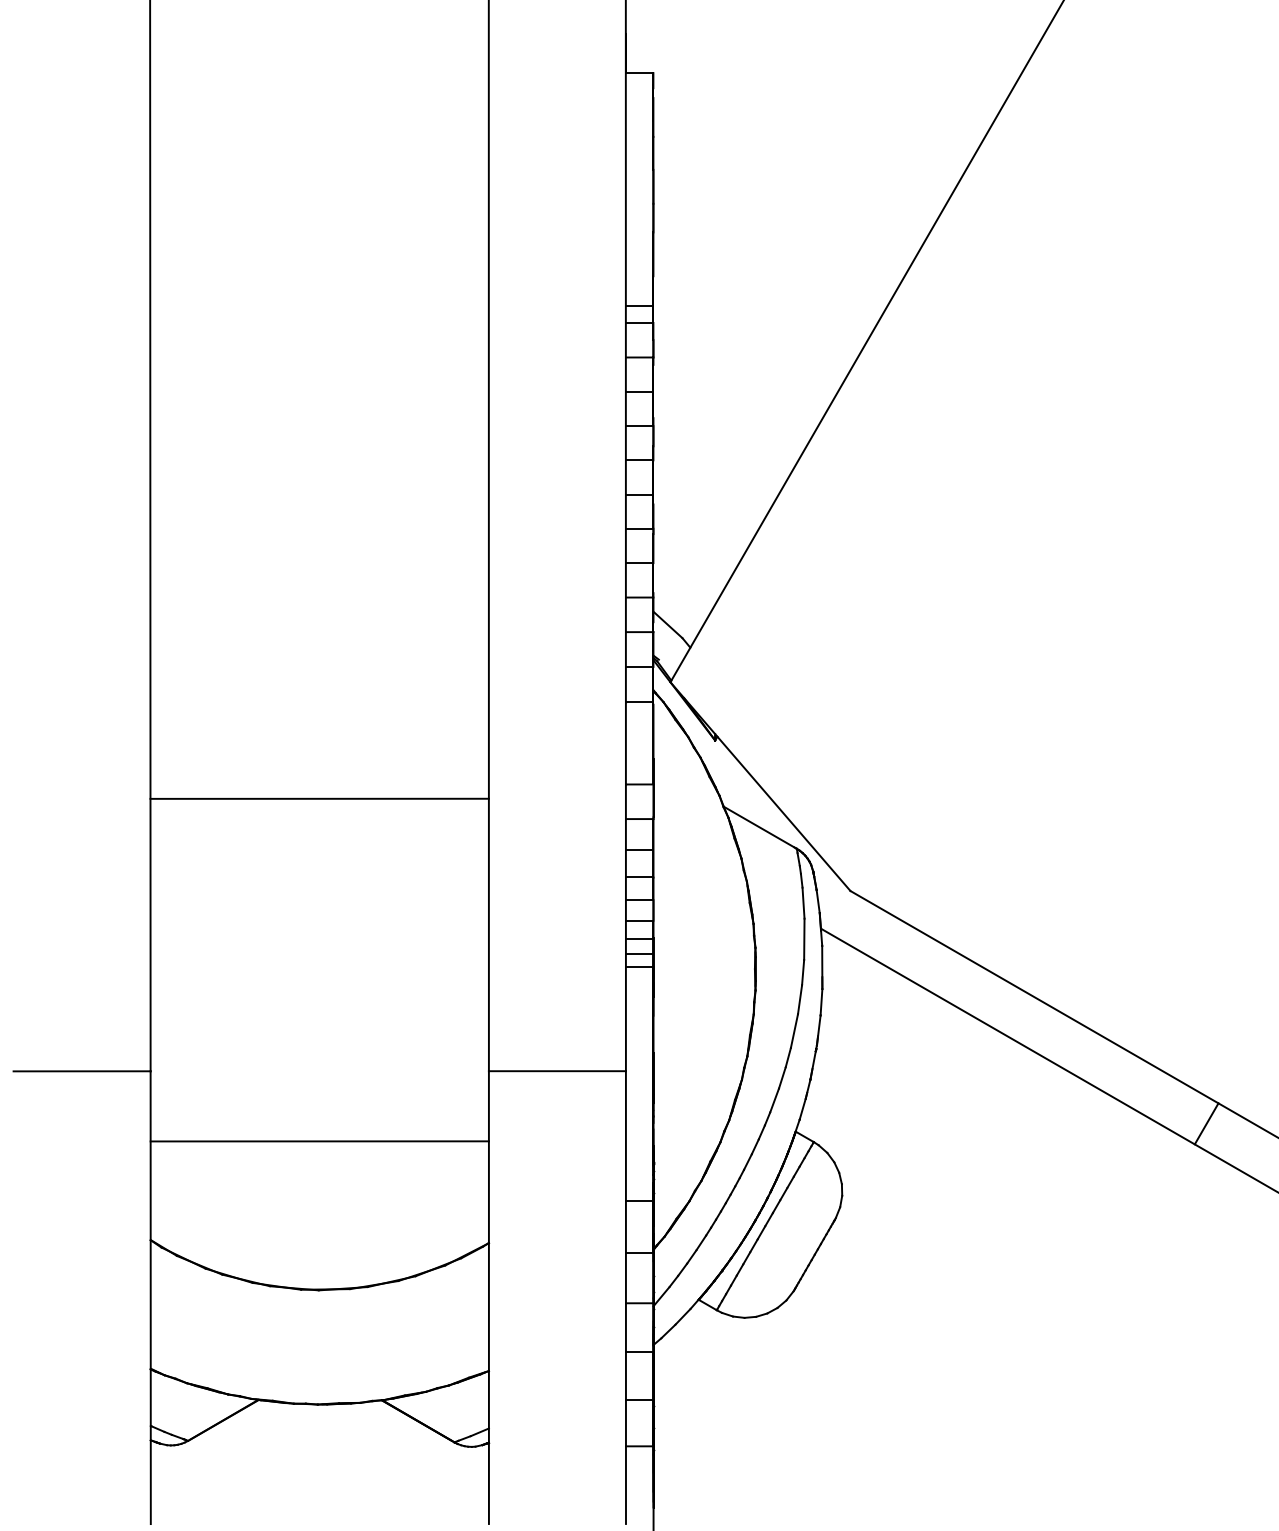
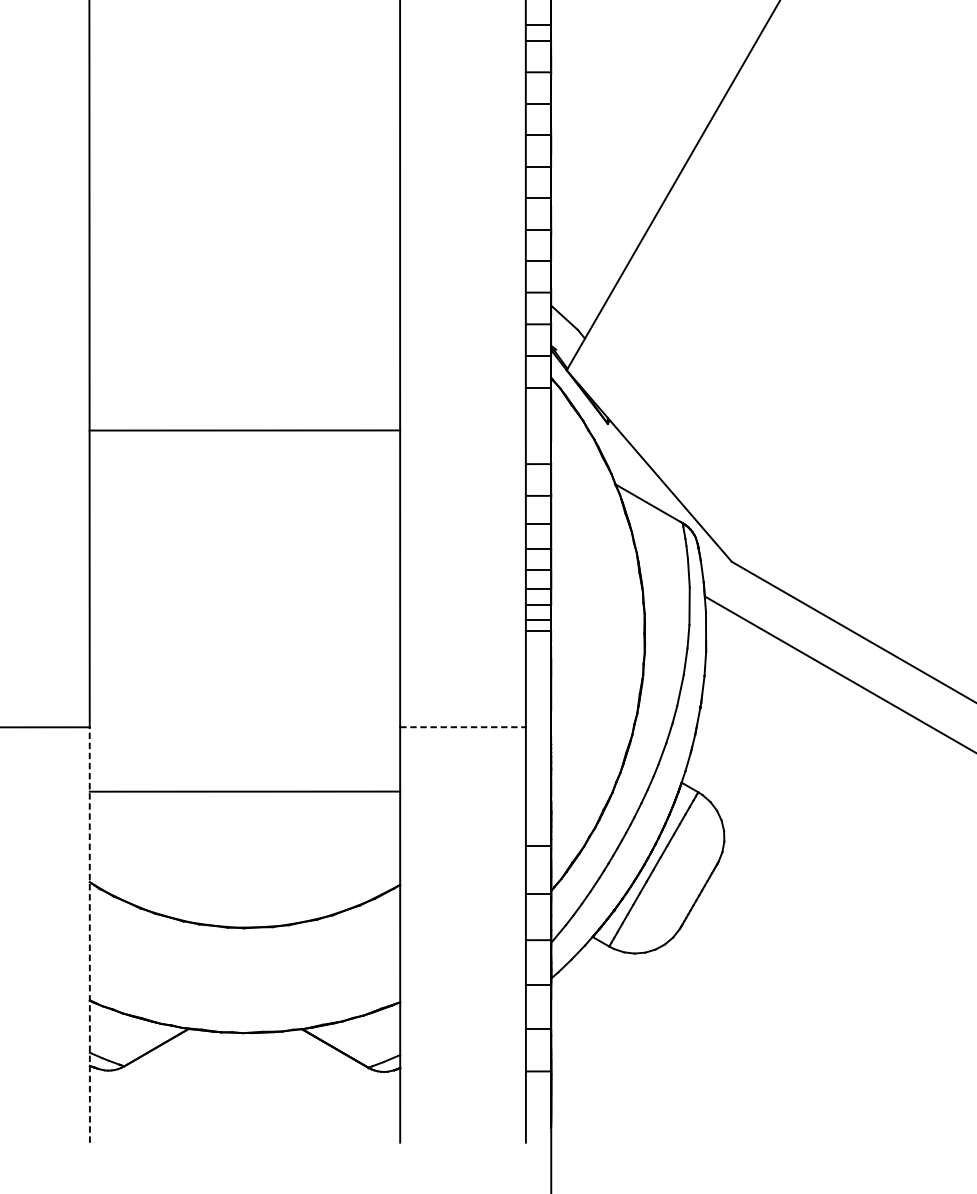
line: (319, 798) -> (244, 430), moved
line: (557, 1071) -> (463, 727), solid -> dashed
line: (150, 1297) -> (89, 934), solid -> dashed

